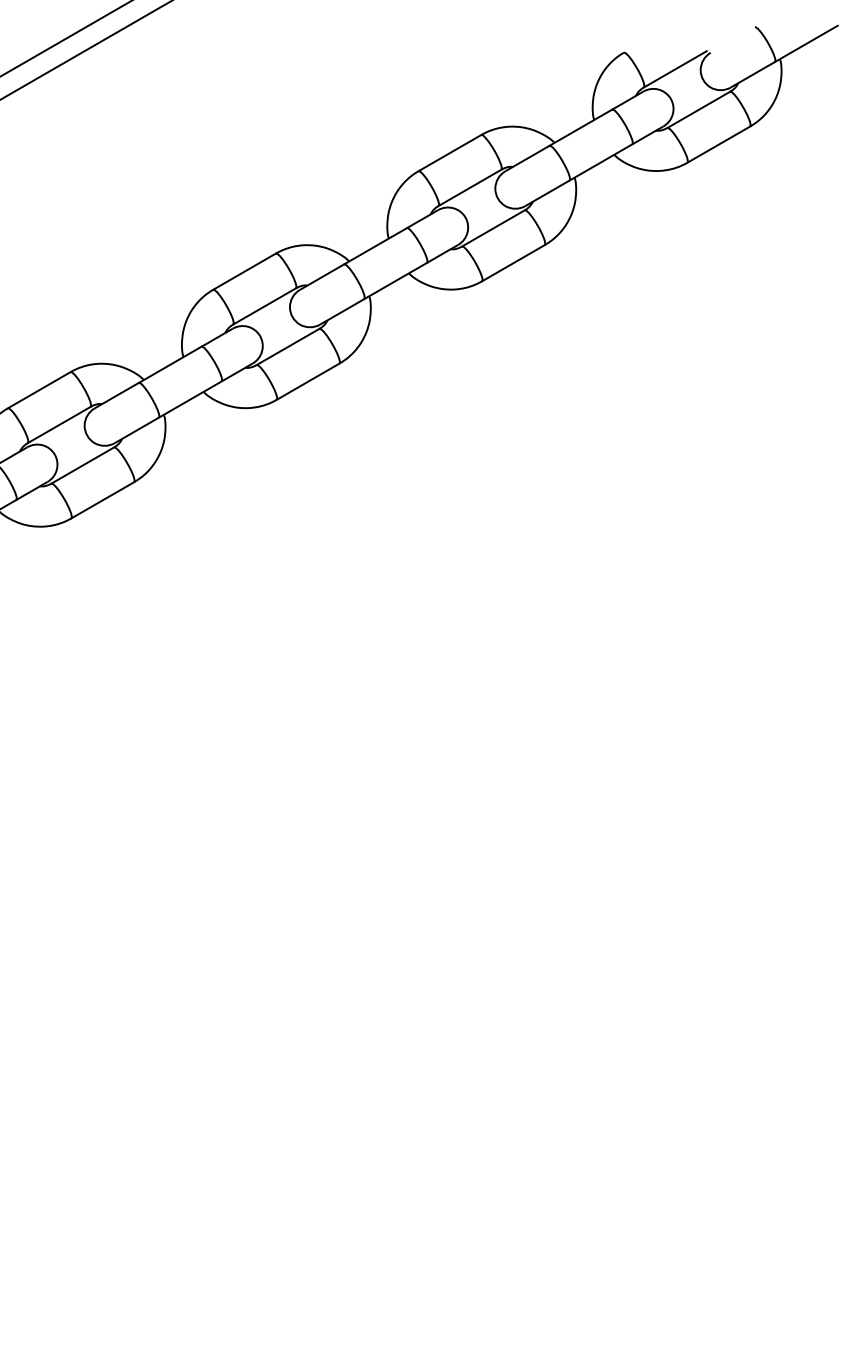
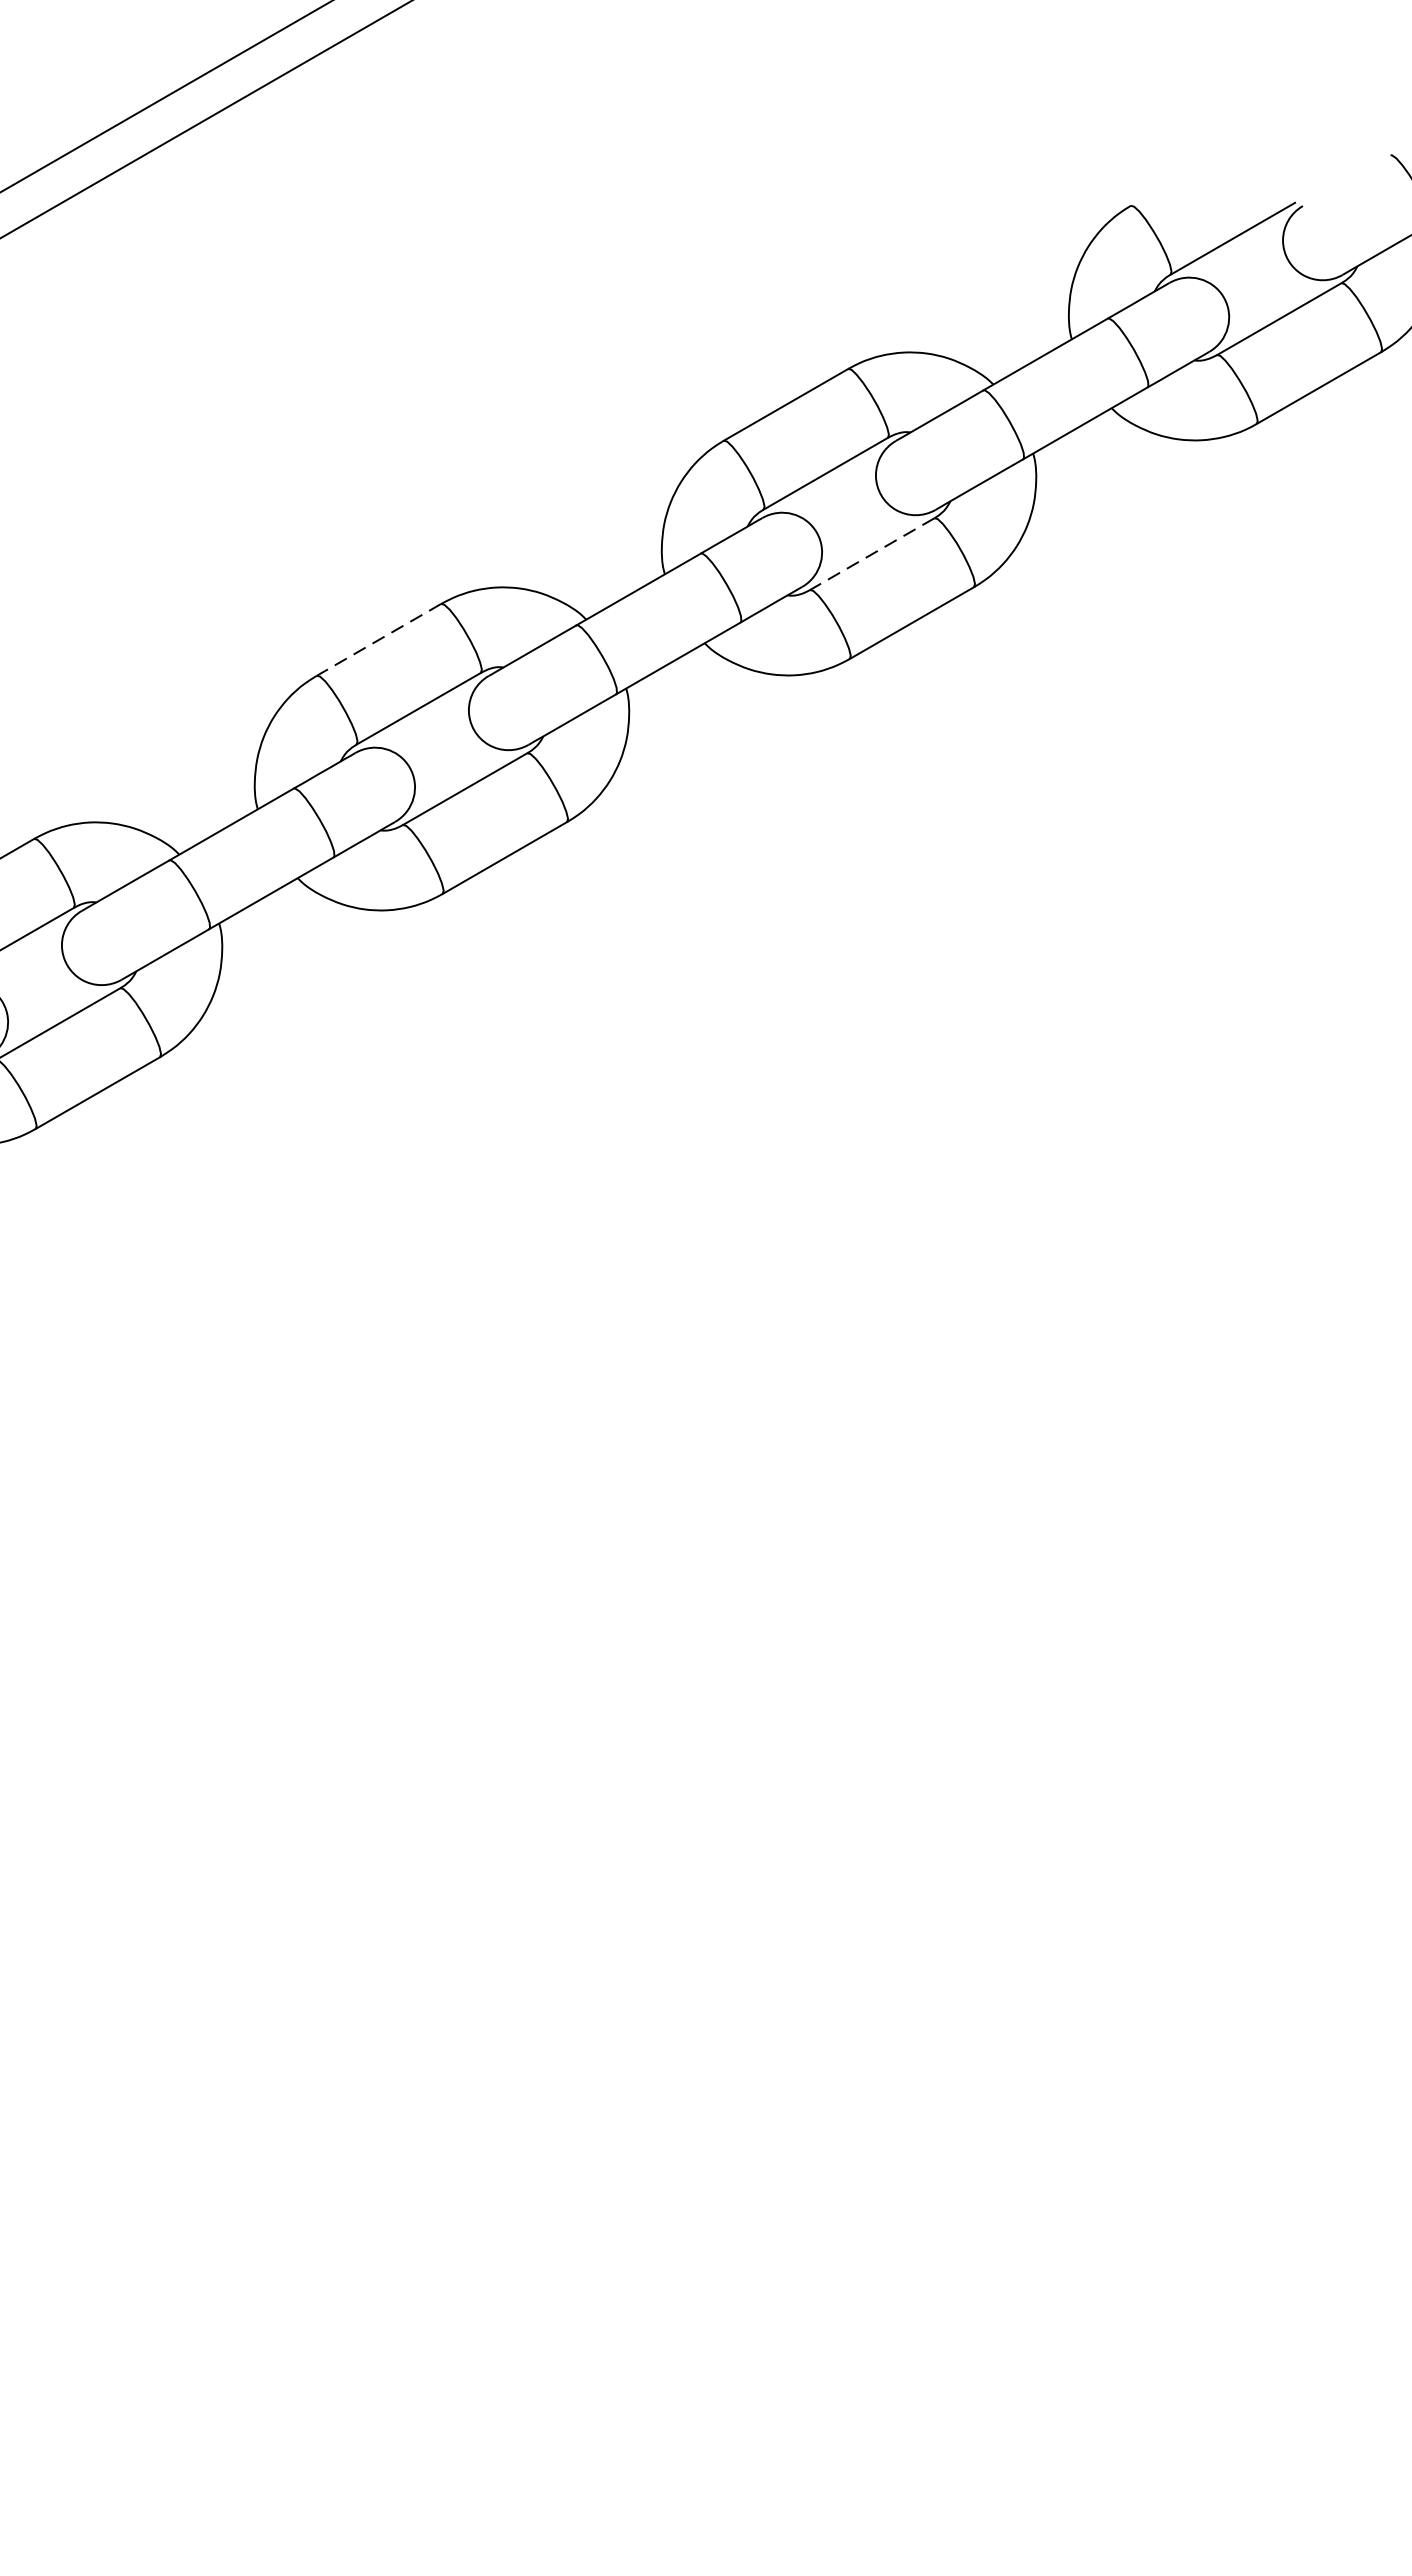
line: (493, 228) -> (872, 554), solid -> dashed
line: (244, 271) -> (378, 639), solid -> dashed

